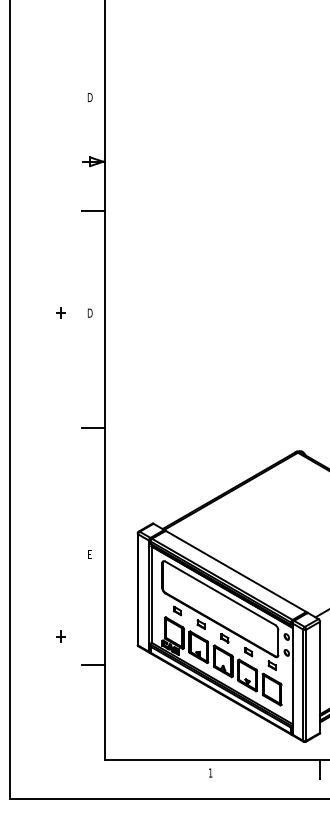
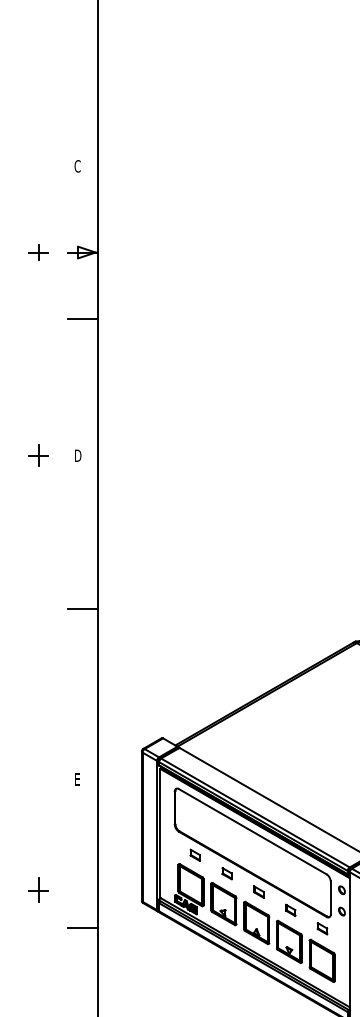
text: (89, 97) -> (77, 166), D -> C
part: (60, 161) -> (38, 252), added
part: (60, 312) -> (38, 454), size x1.67
part: (60, 636) -> (38, 889), size x1.67

